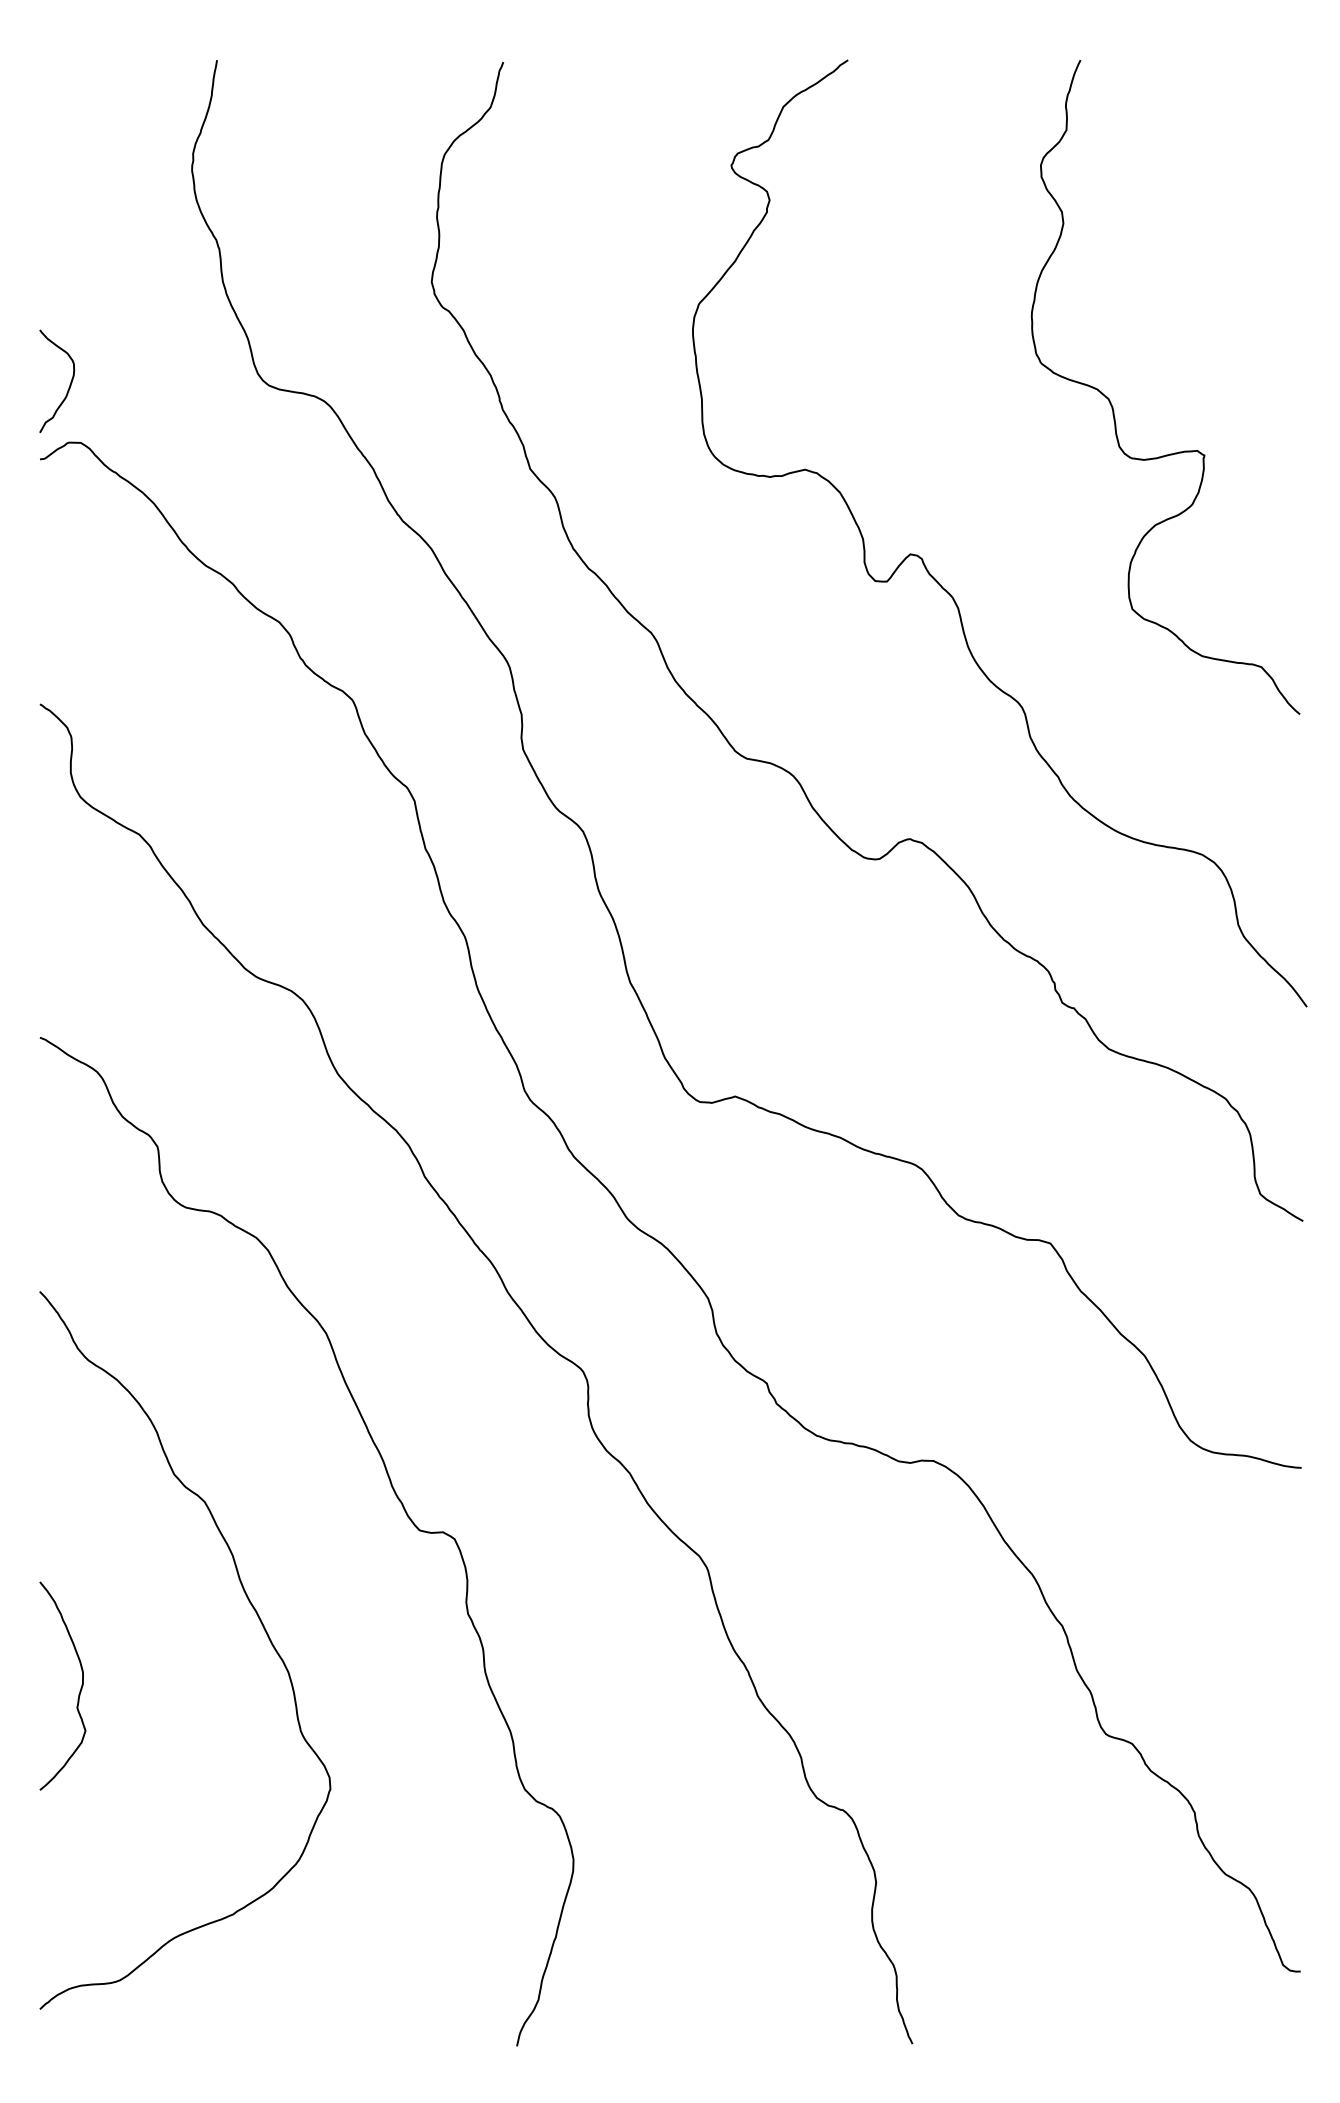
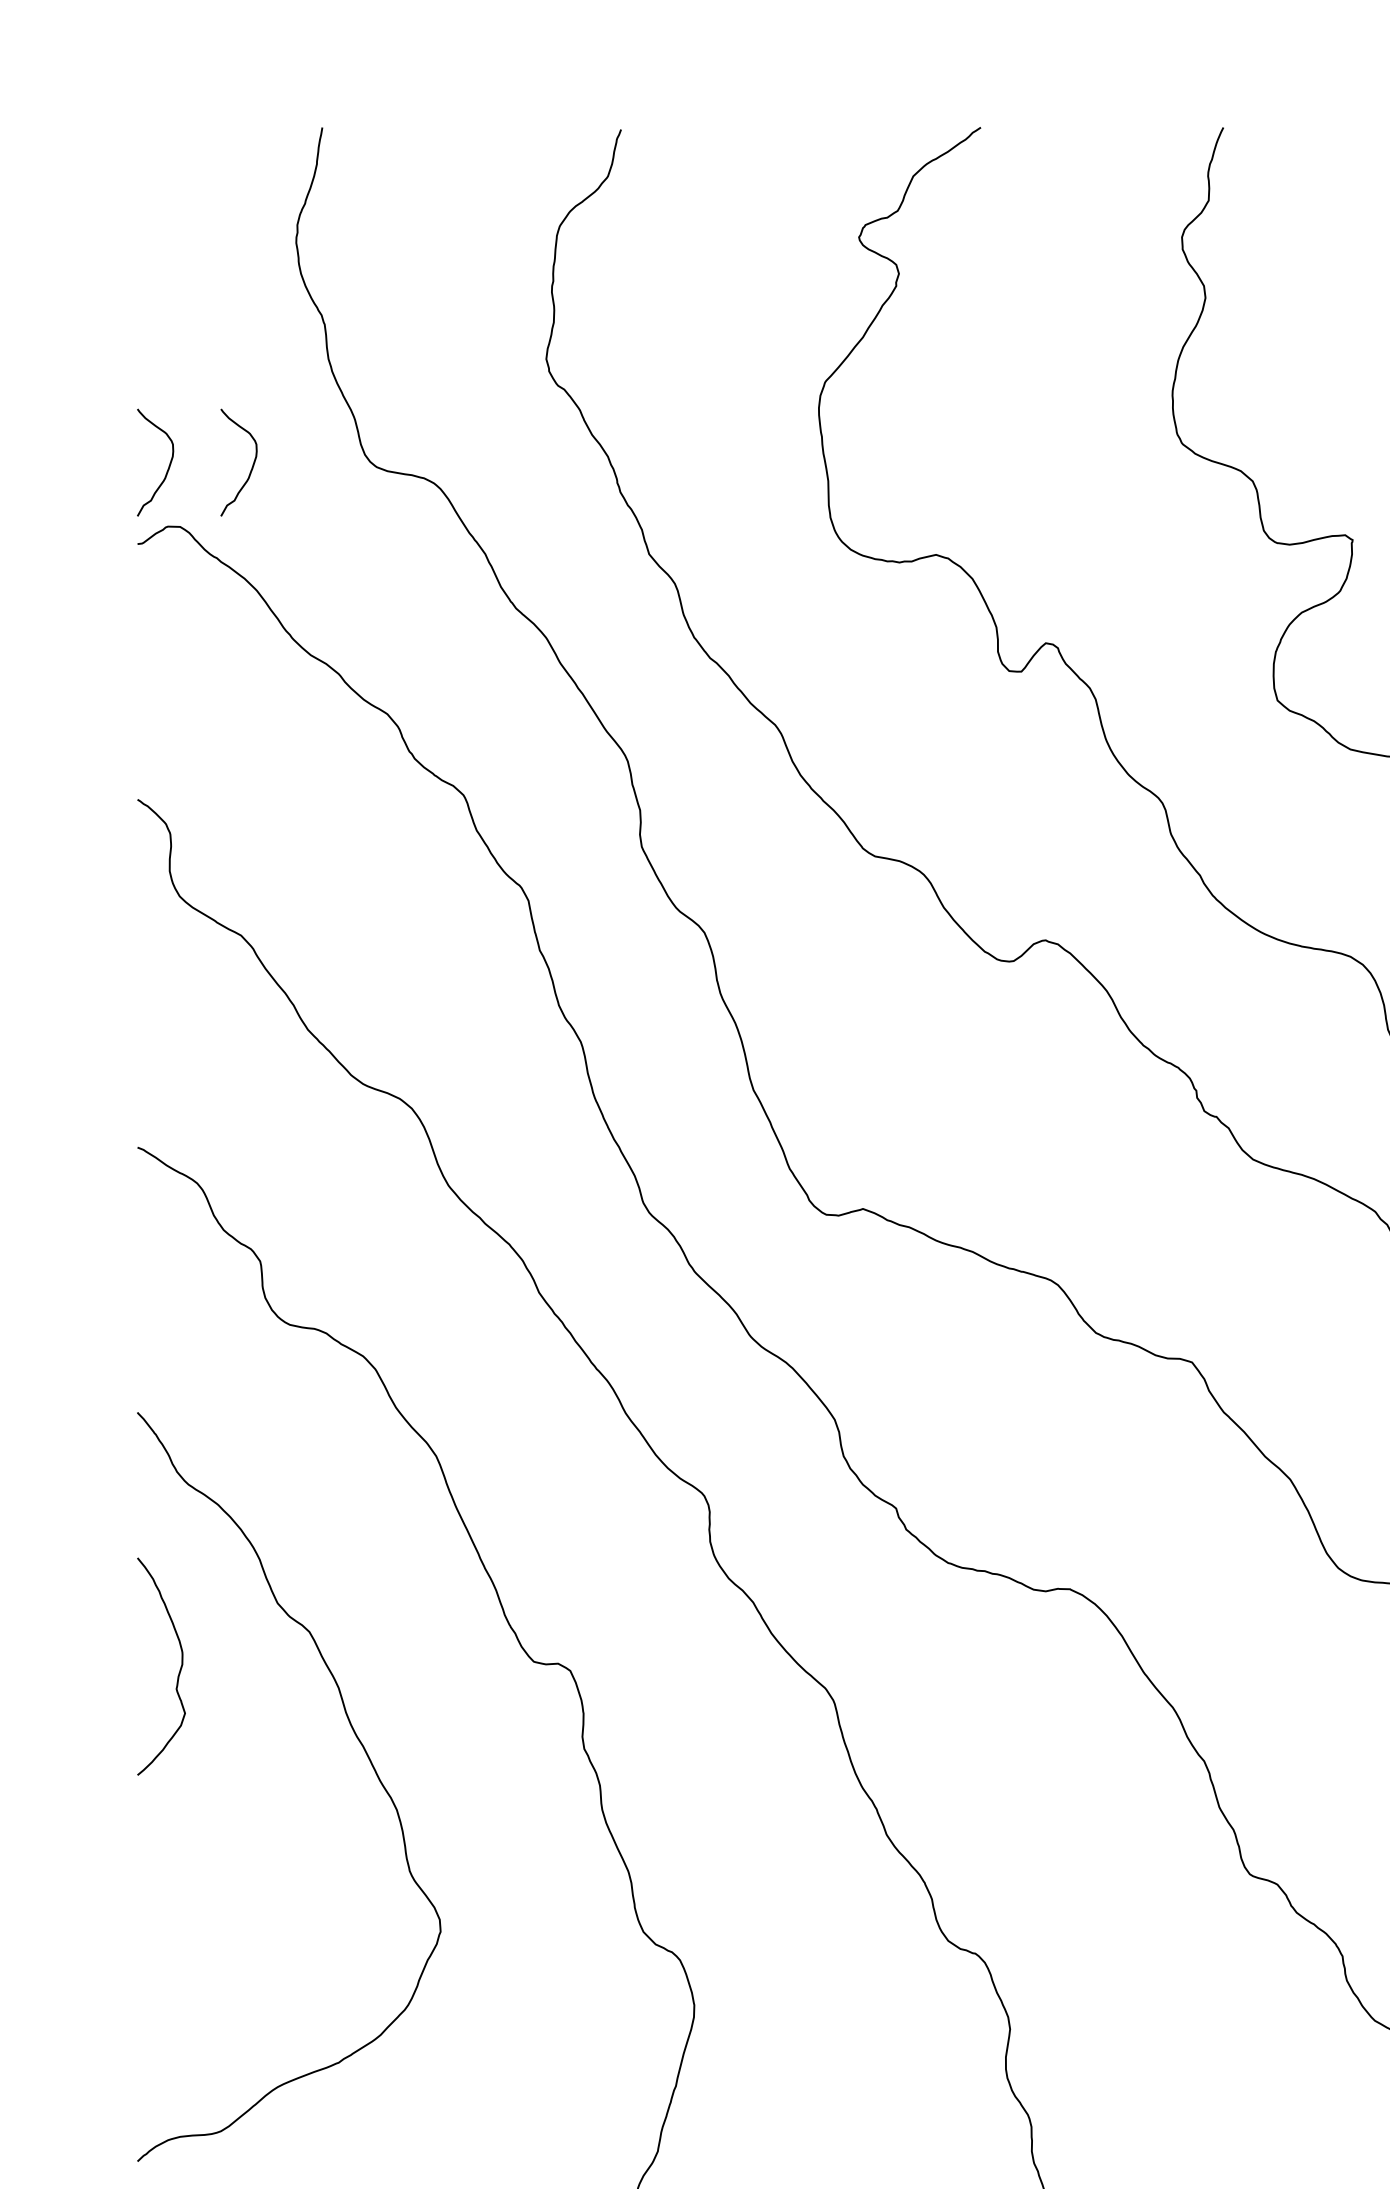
curve: (149, 384) -> (251, 465), added
curve: (79, 1691) -> (178, 1672), moved

